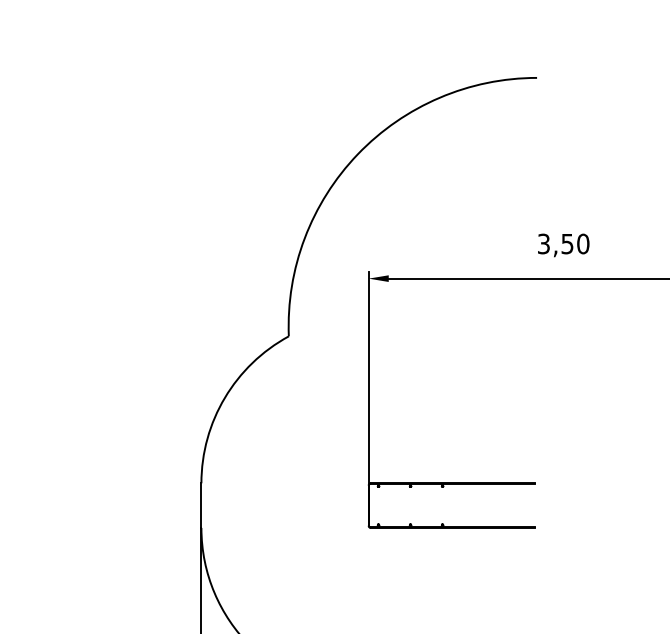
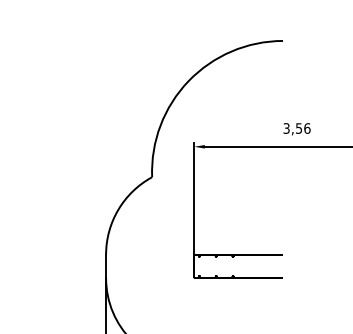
text: (583, 243) -> (307, 128), 3,50 -> 3,56

